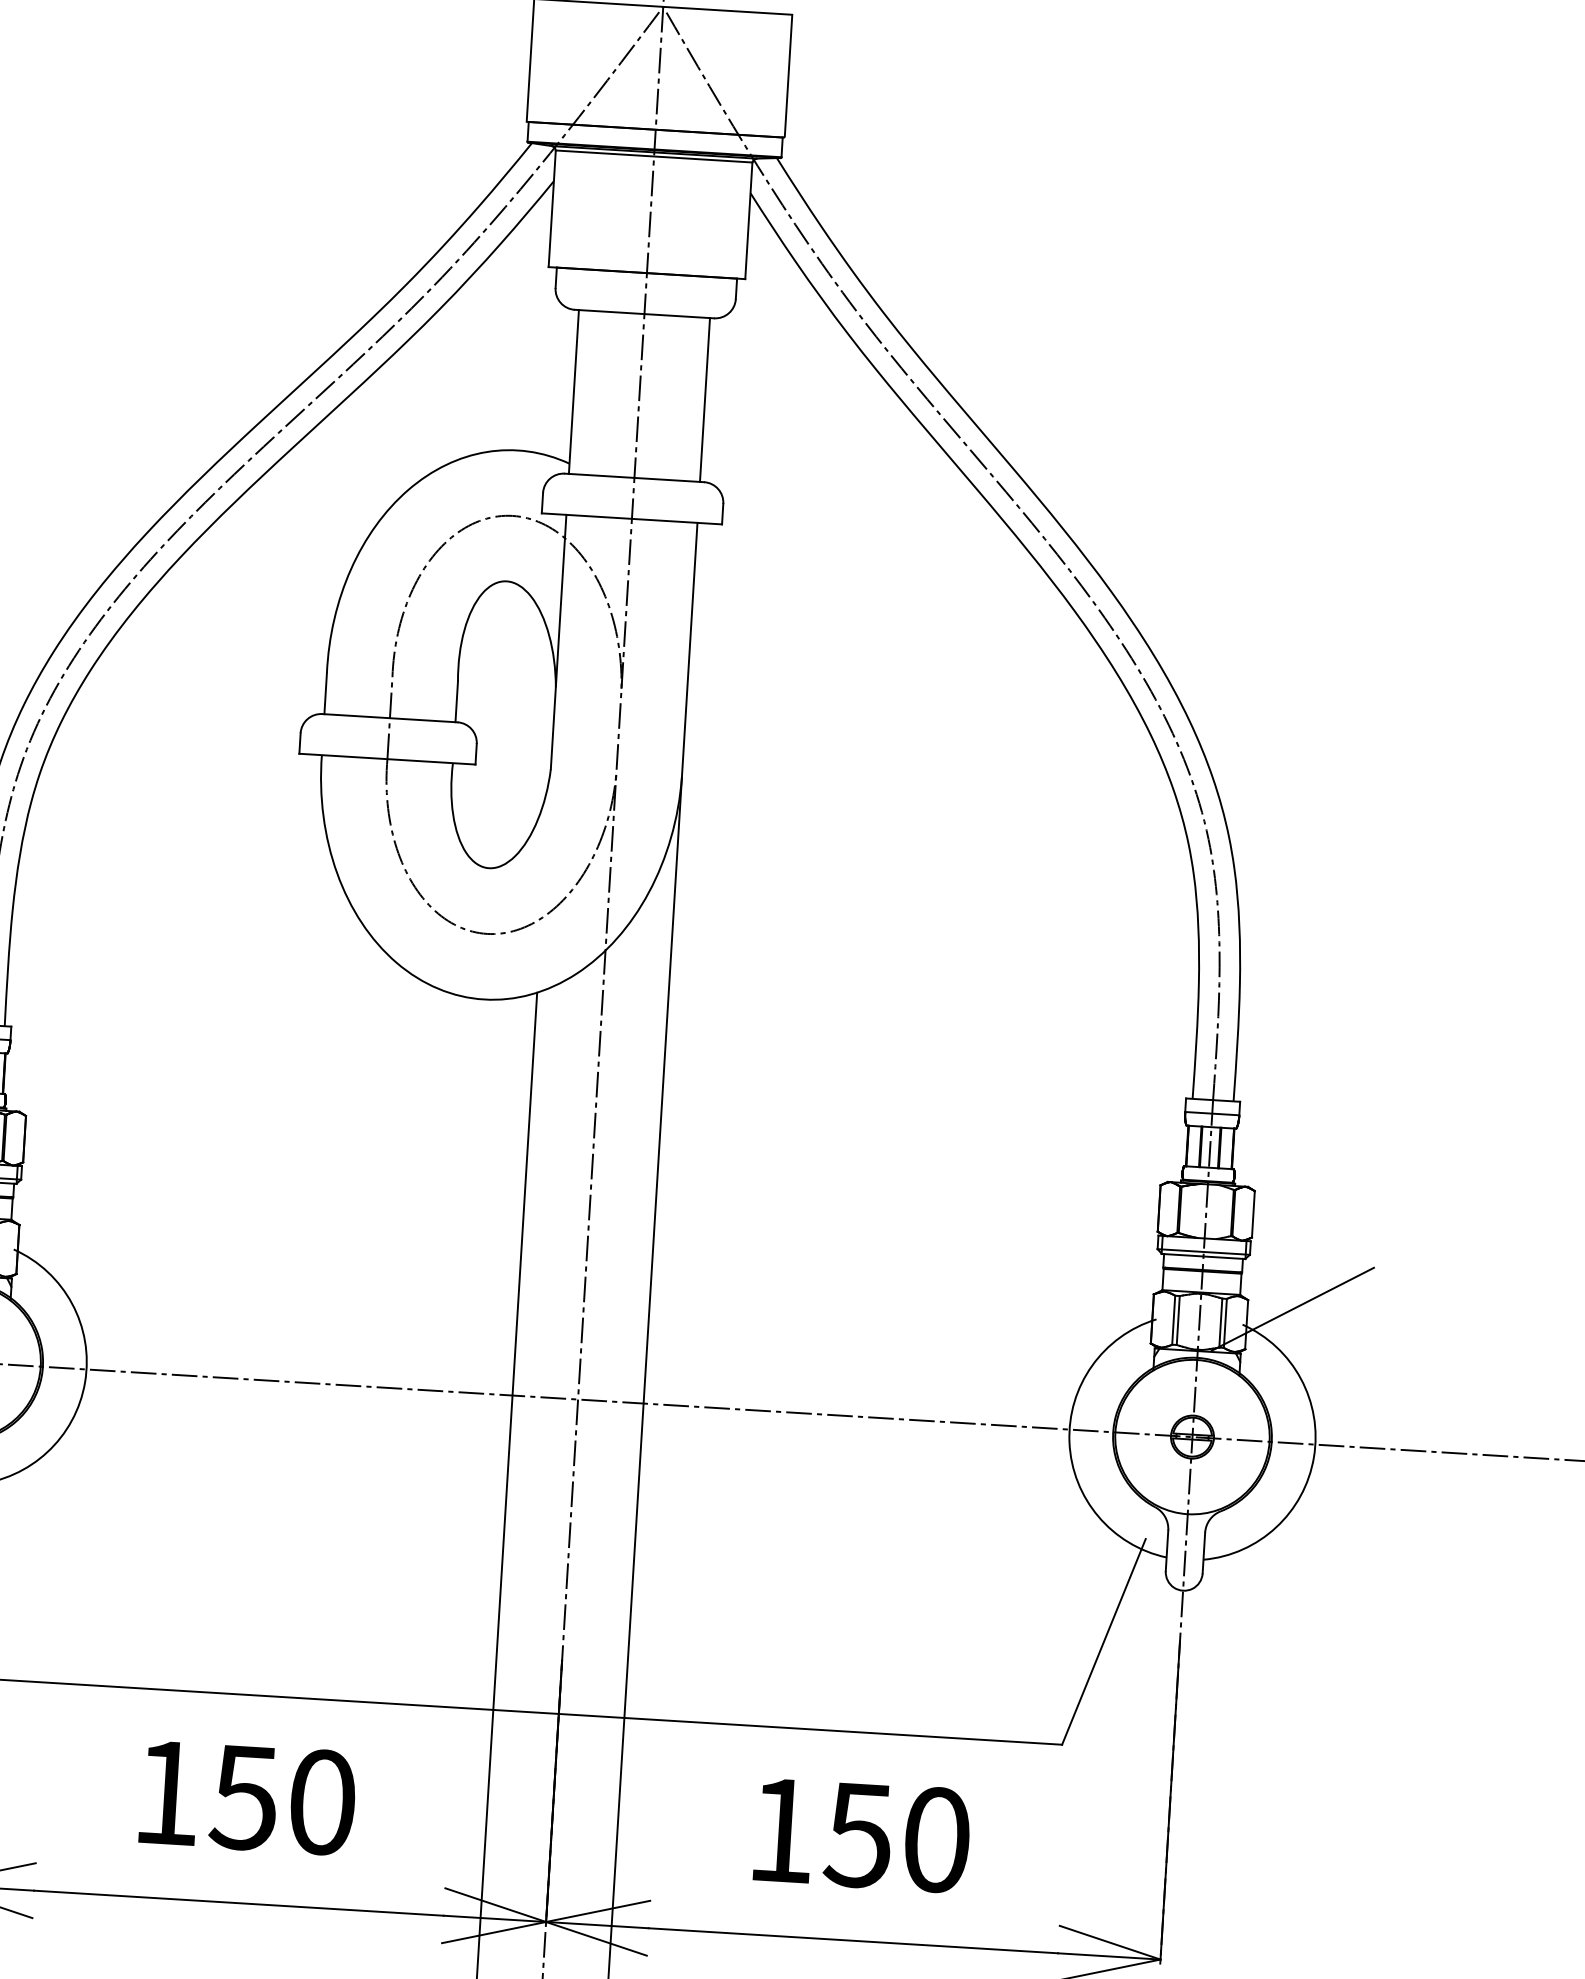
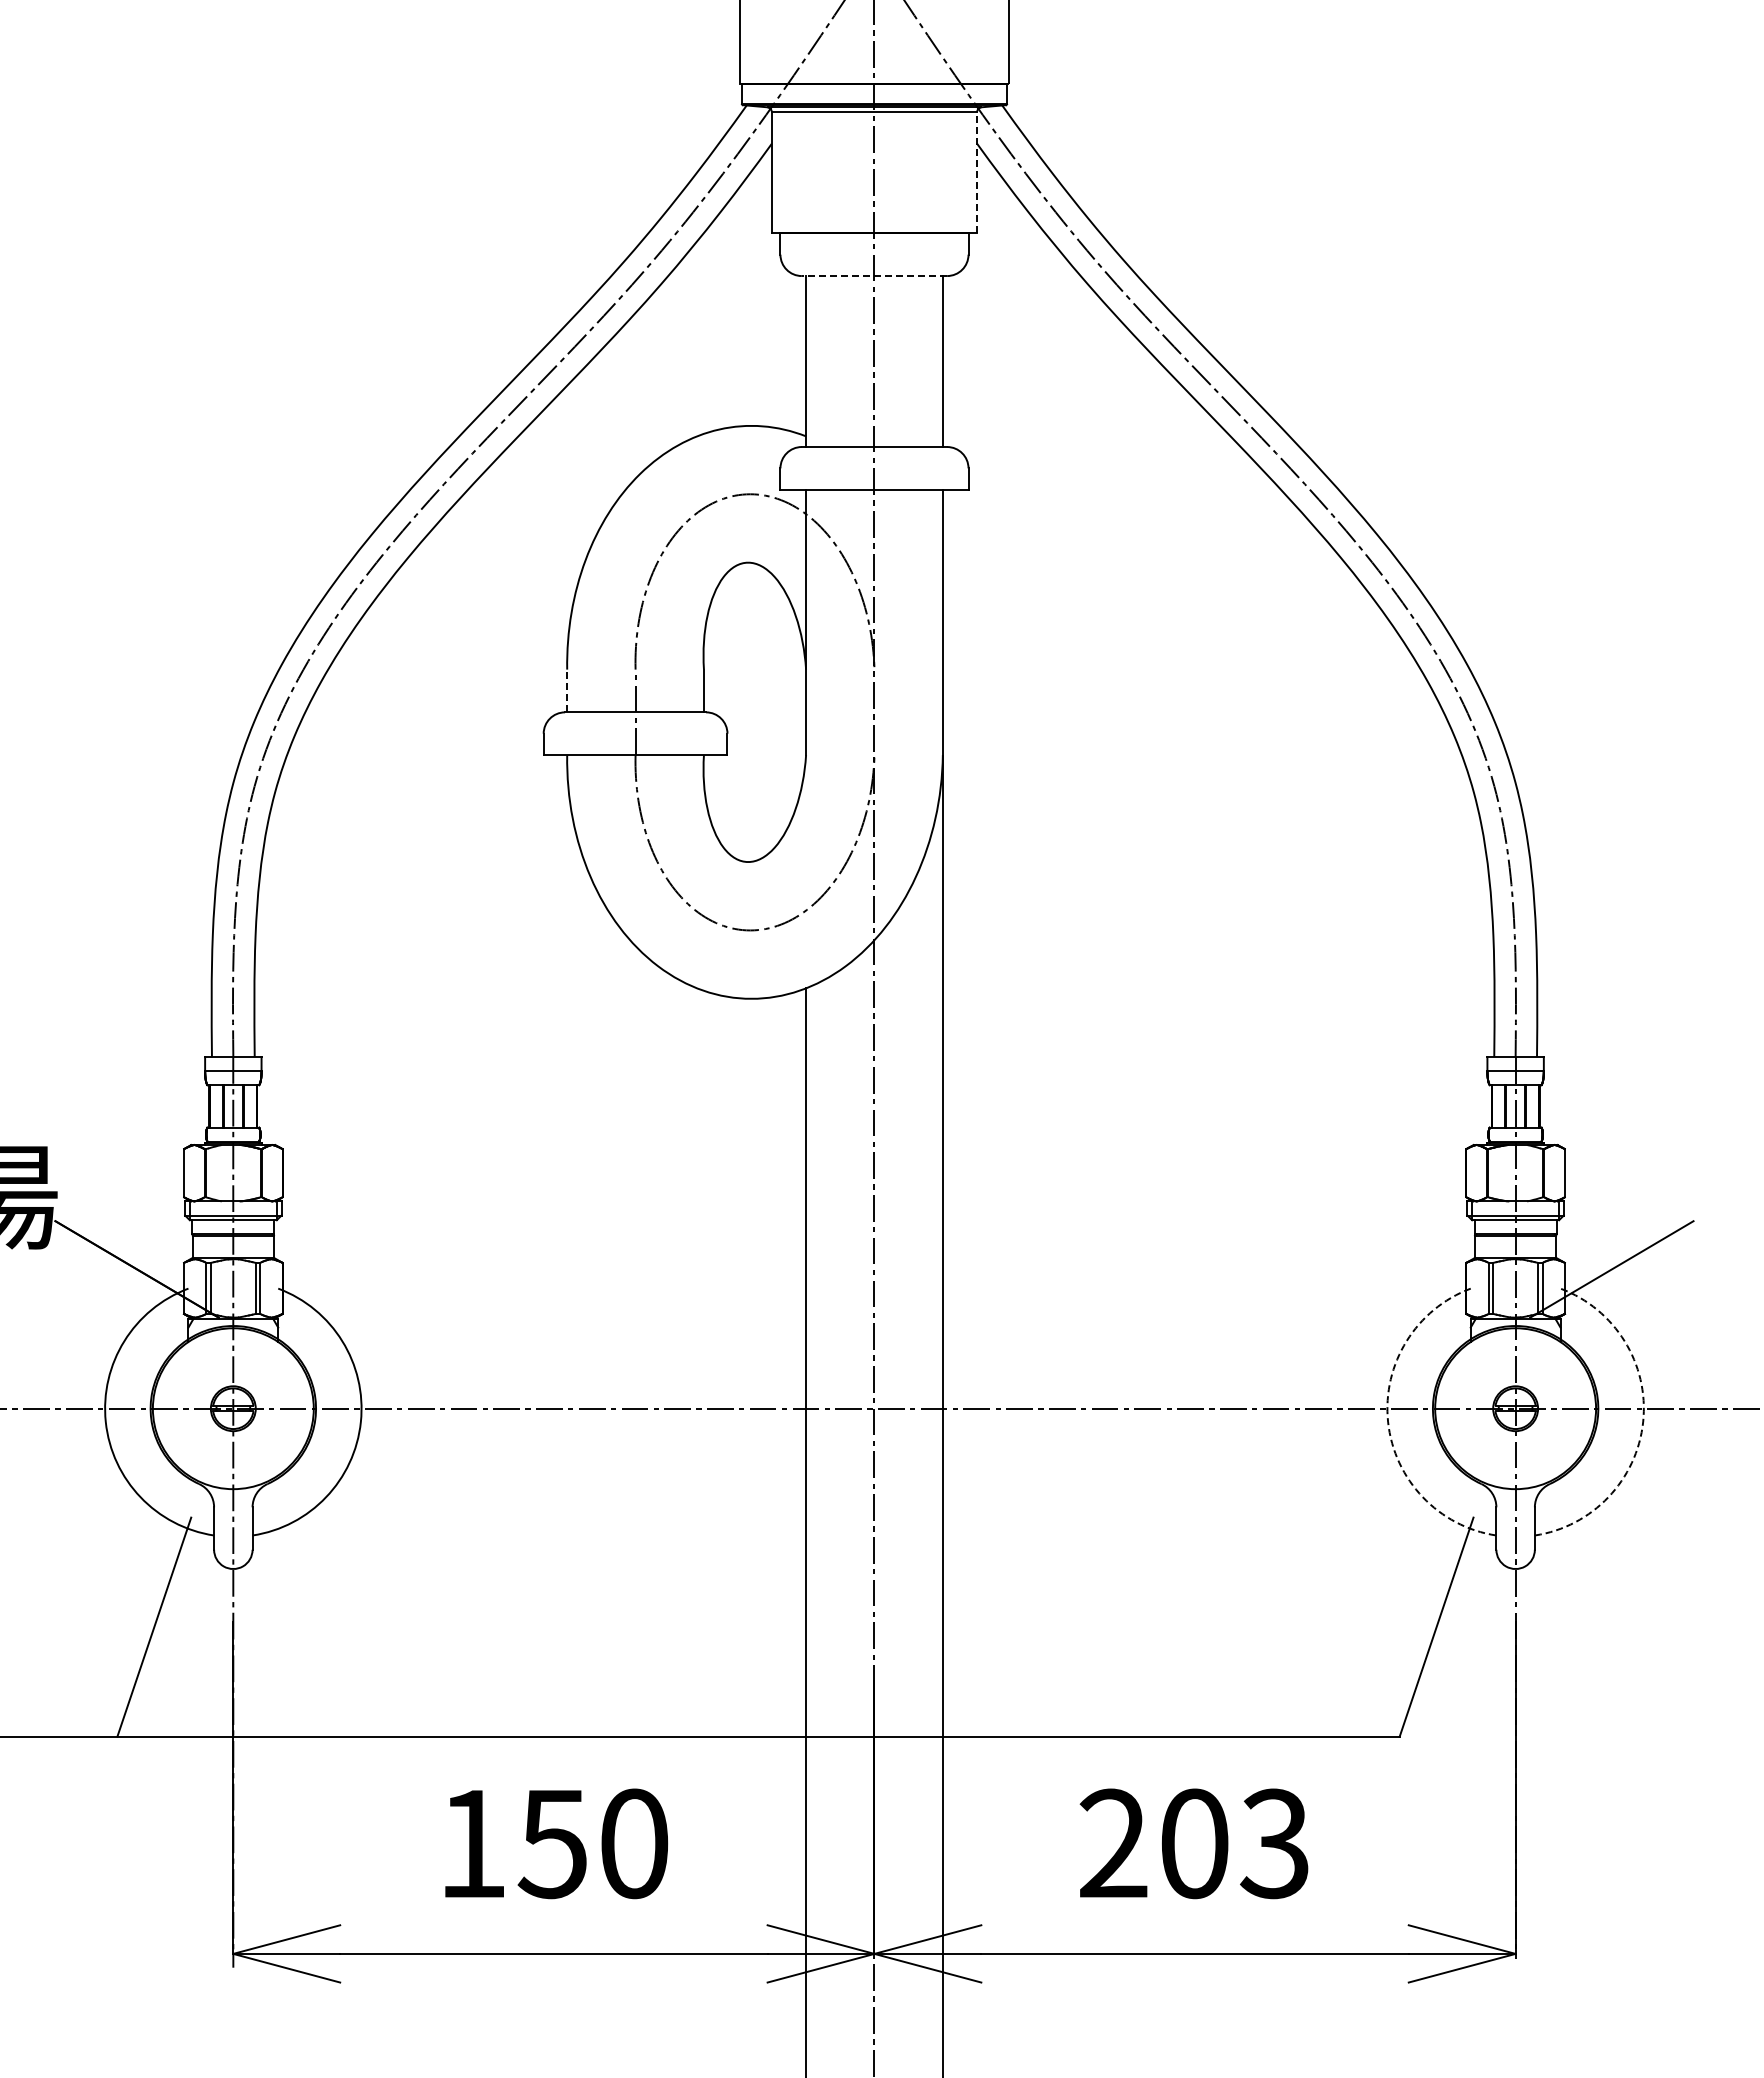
line: (749, 220) -> (977, 172), solid -> dashed
line: (644, 314) -> (874, 276), solid -> dashed
line: (325, 693) -> (567, 690), solid -> dashed
arc: (1069, 1441) -> (1388, 1421), solid -> dashed
arc: (1314, 1456) -> (1643, 1421), solid -> dashed
text: (859, 1834) -> (1194, 1843), 150 -> 203

